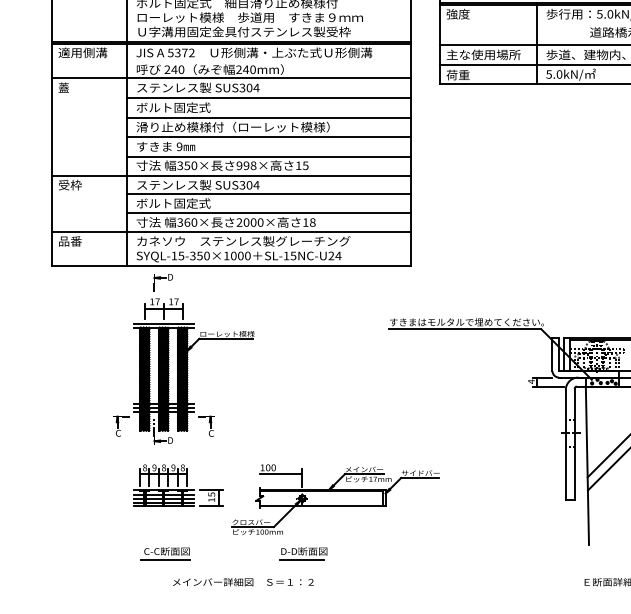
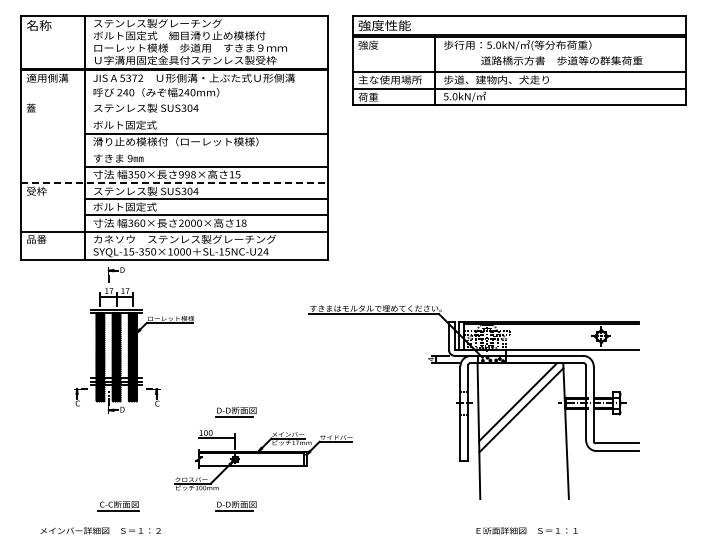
line: (231, 77) -> (174, 99), removed
line: (267, 98) -> (205, 117), removed
line: (267, 137) -> (205, 150), removed
line: (231, 176) -> (174, 183), solid -> dashed
part: (302, 443) -> (235, 412), added
part: (177, 485) -> (128, 448), removed
text: (243, 581) -> (100, 530), moved

